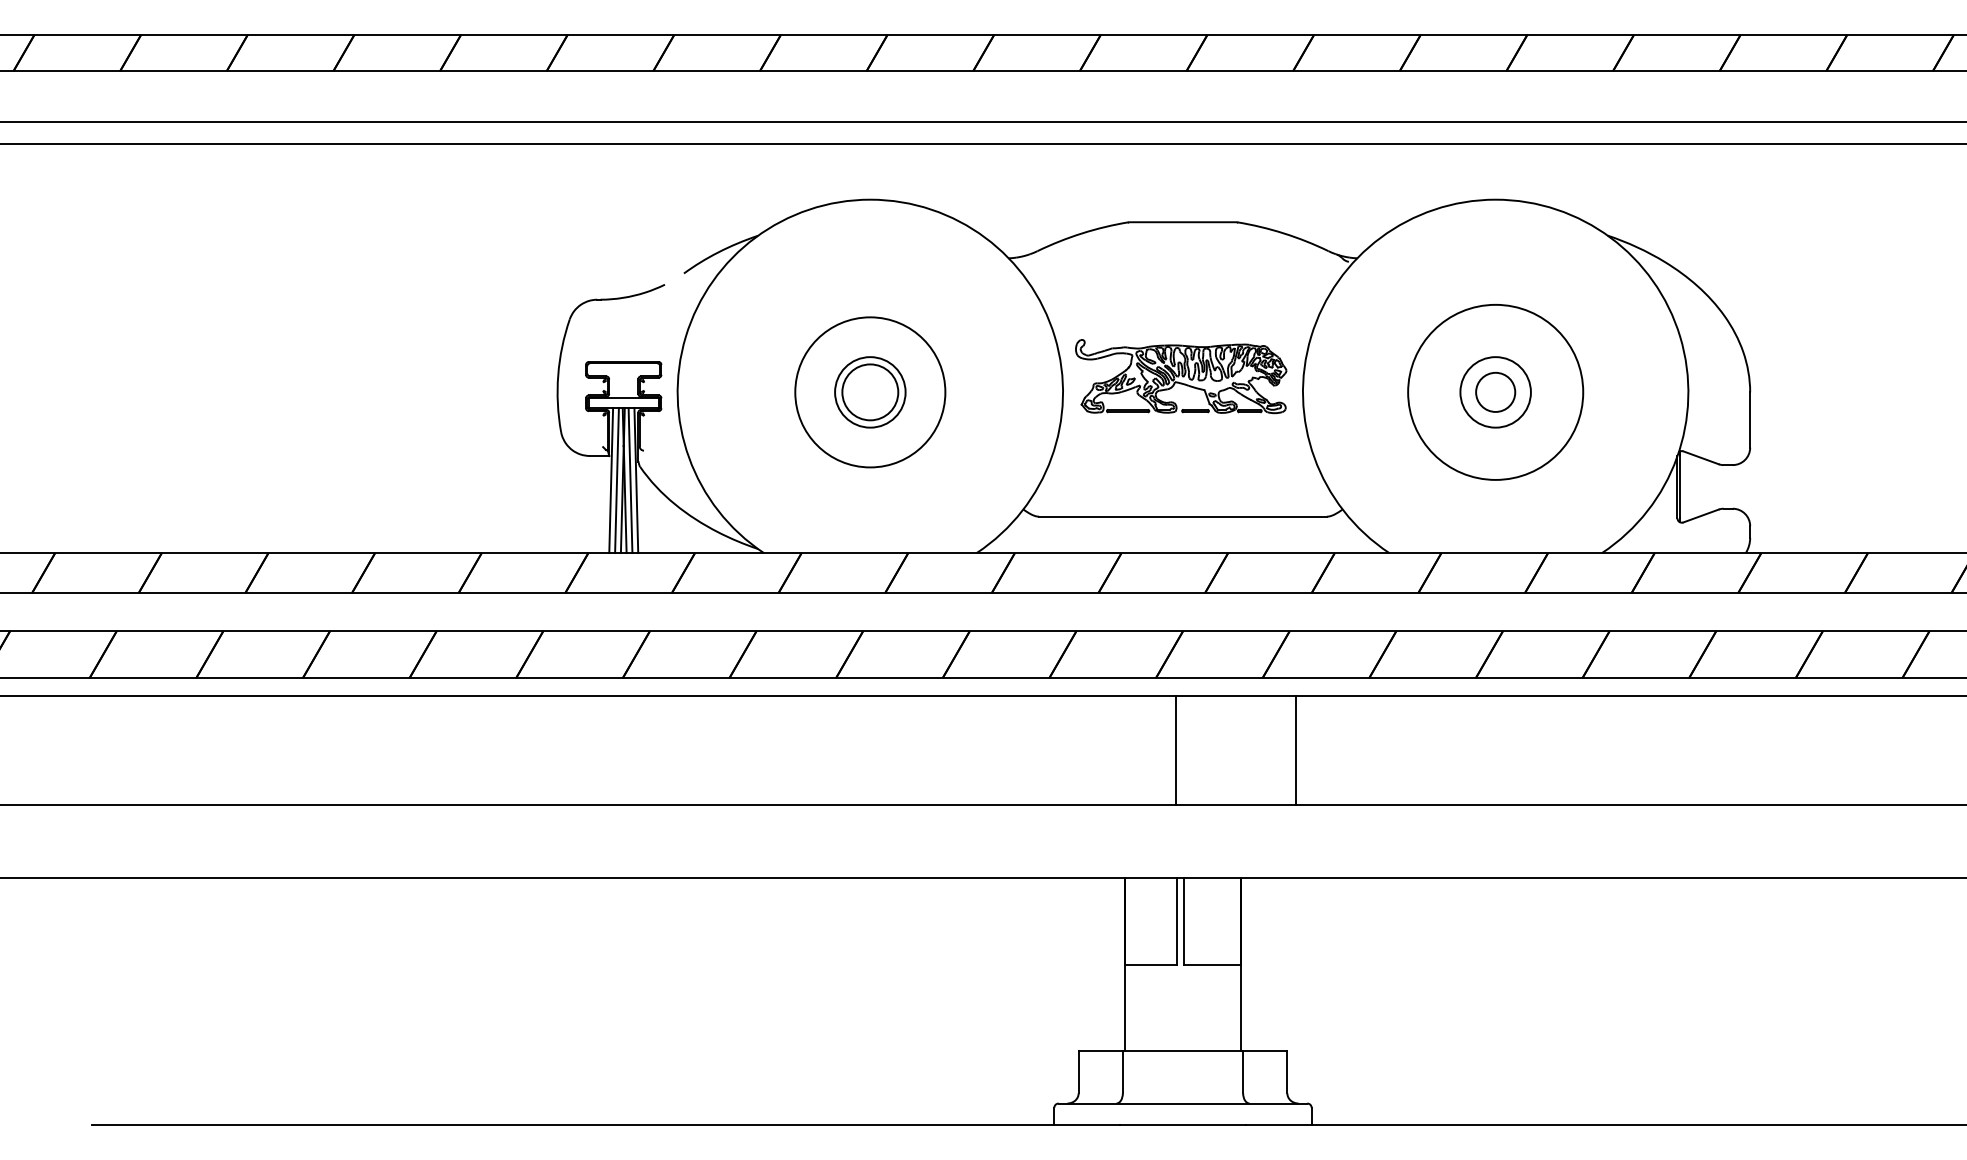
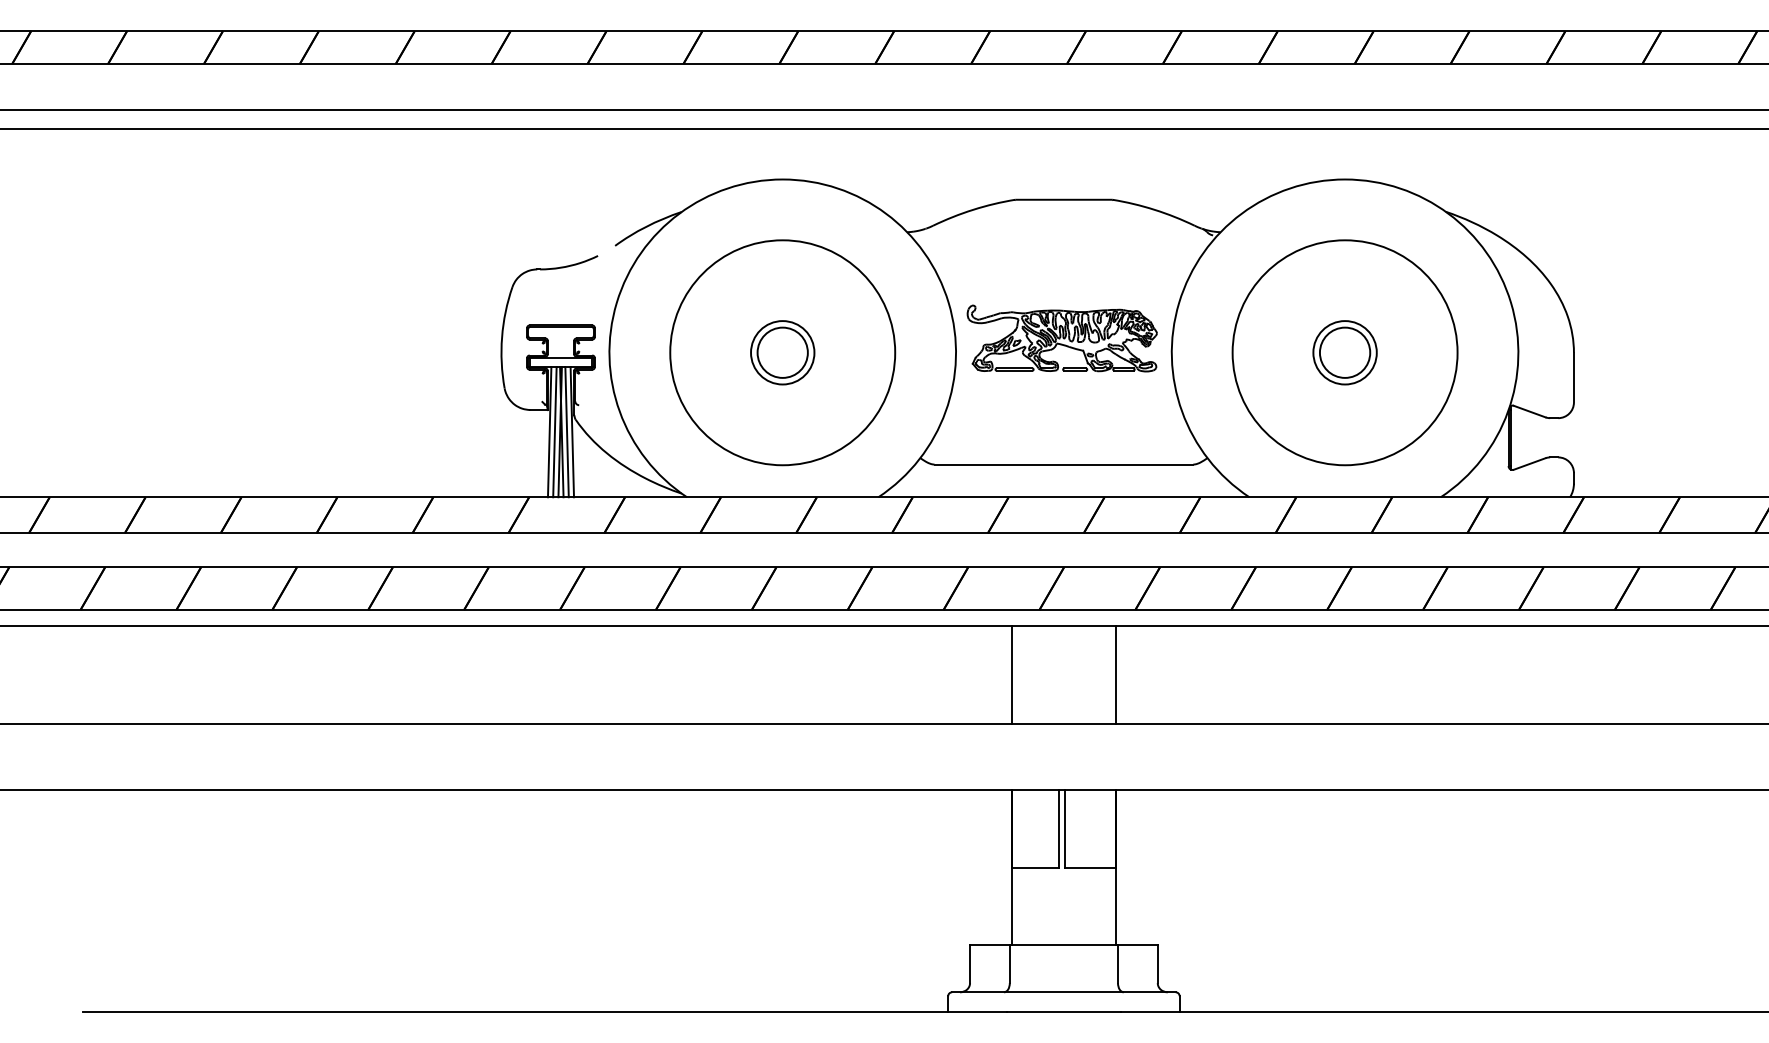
circle: (870, 392) -> (782, 352), size x1.67
circle: (1495, 392) -> (1344, 352), size x1.43
circle: (1495, 392) -> (1344, 352), size x1.43
line: (1175, 751) -> (1011, 675), moved
line: (1295, 751) -> (1116, 675), moved

